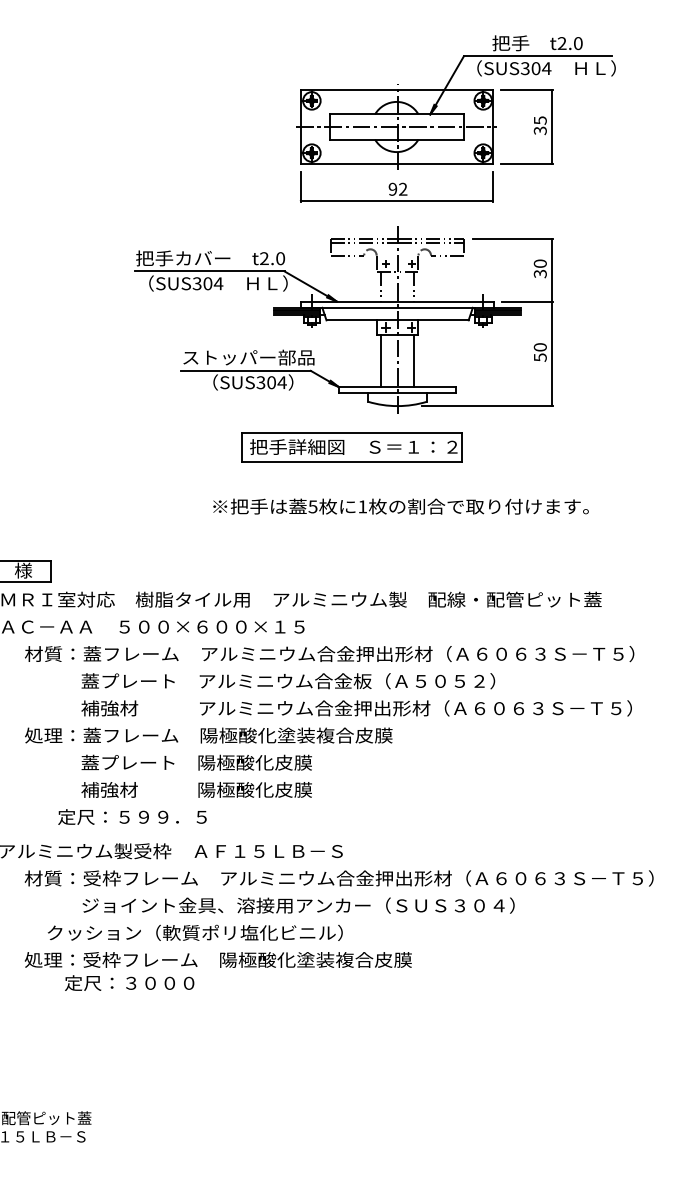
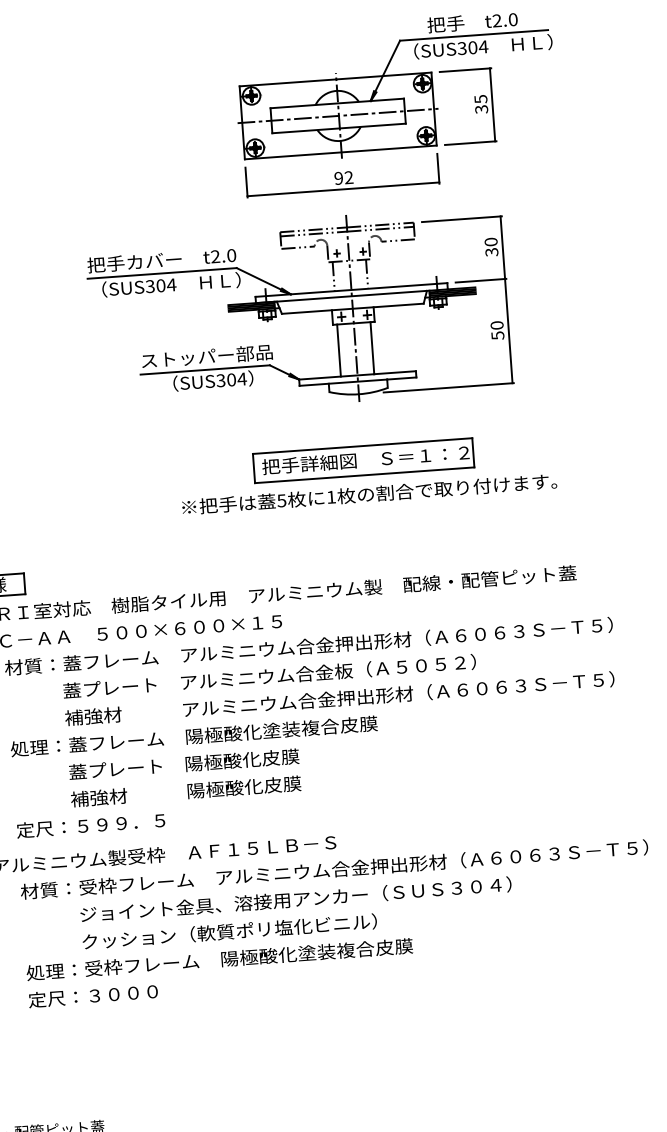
part: (351, 447) -> (363, 460), moved
text: (132, 816) -> (90, 824), moved
text: (194, 932) -> (228, 931), moved
text: (129, 982) -> (93, 995), moved

